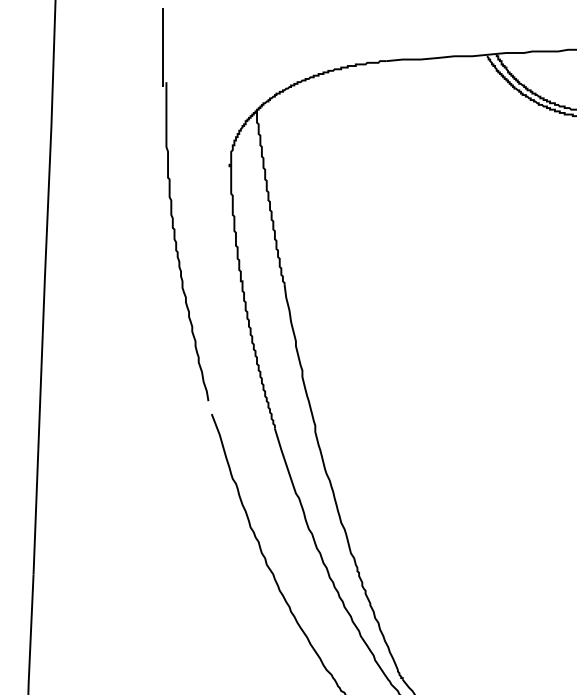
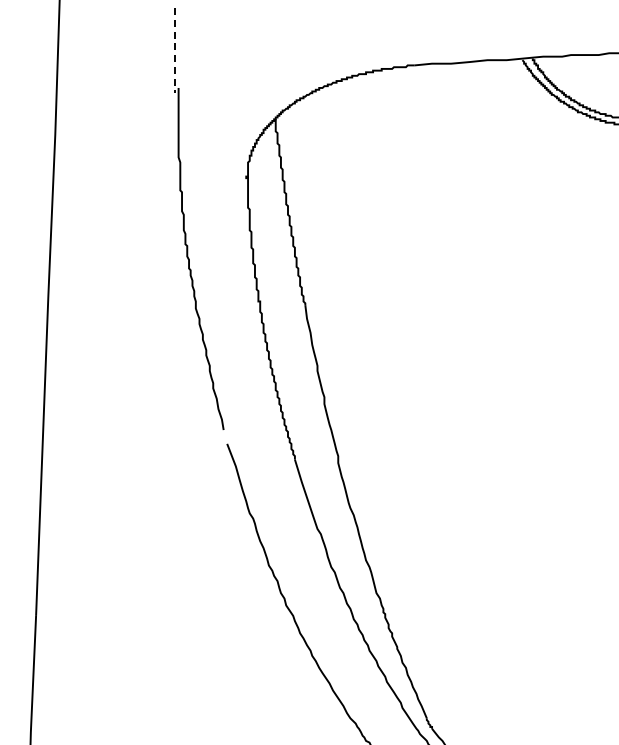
line: (162, 47) -> (174, 50), solid -> dashed

